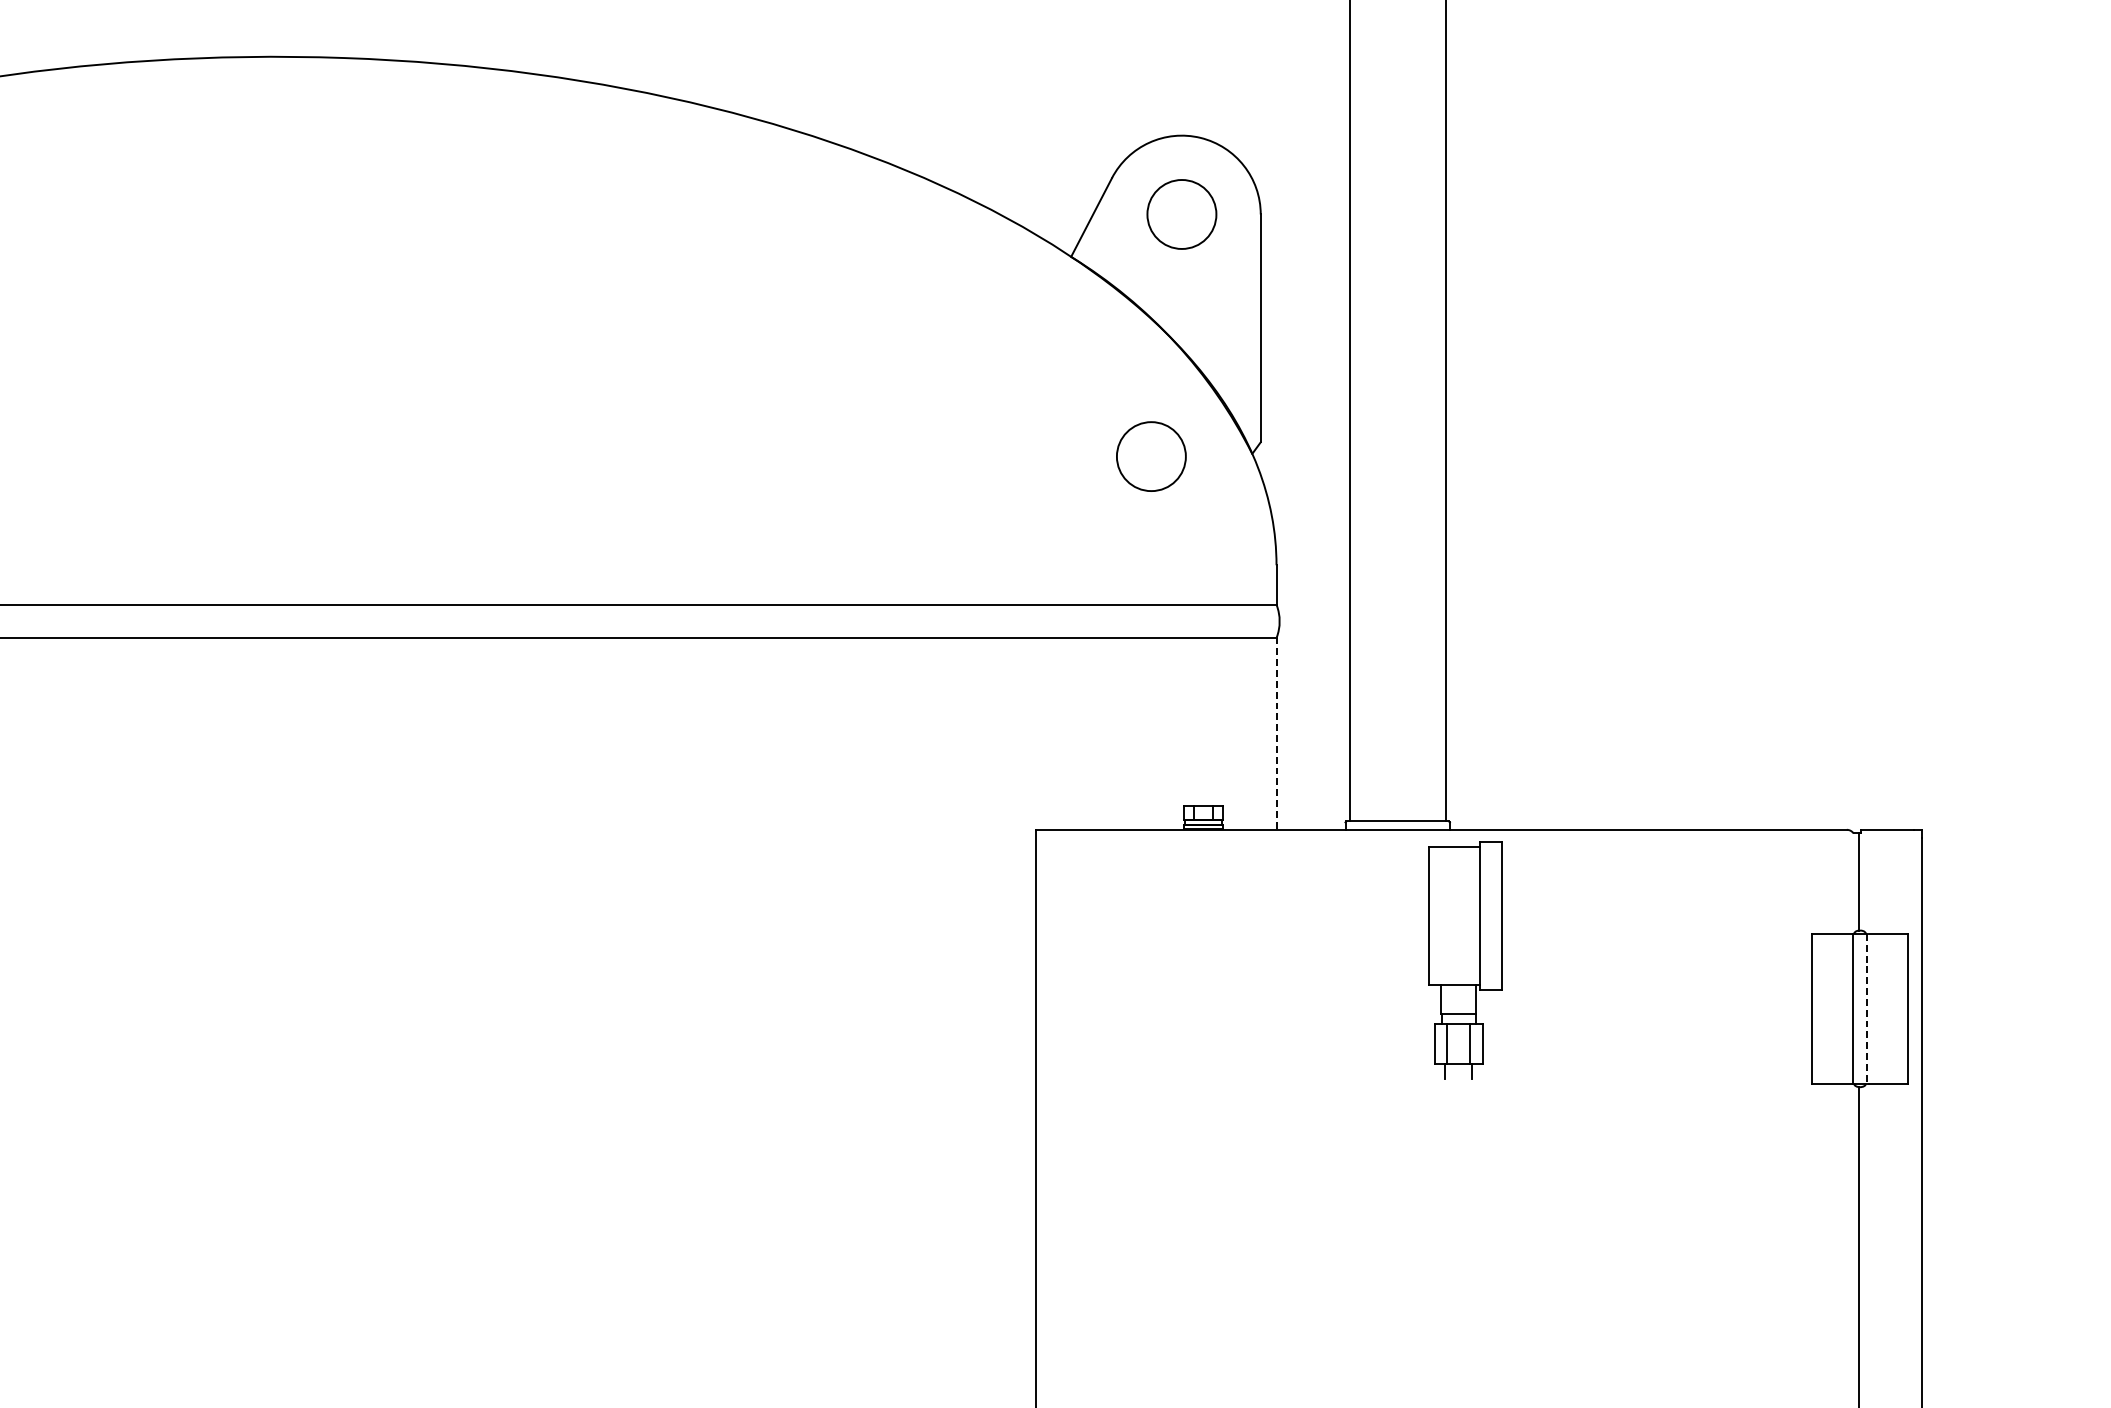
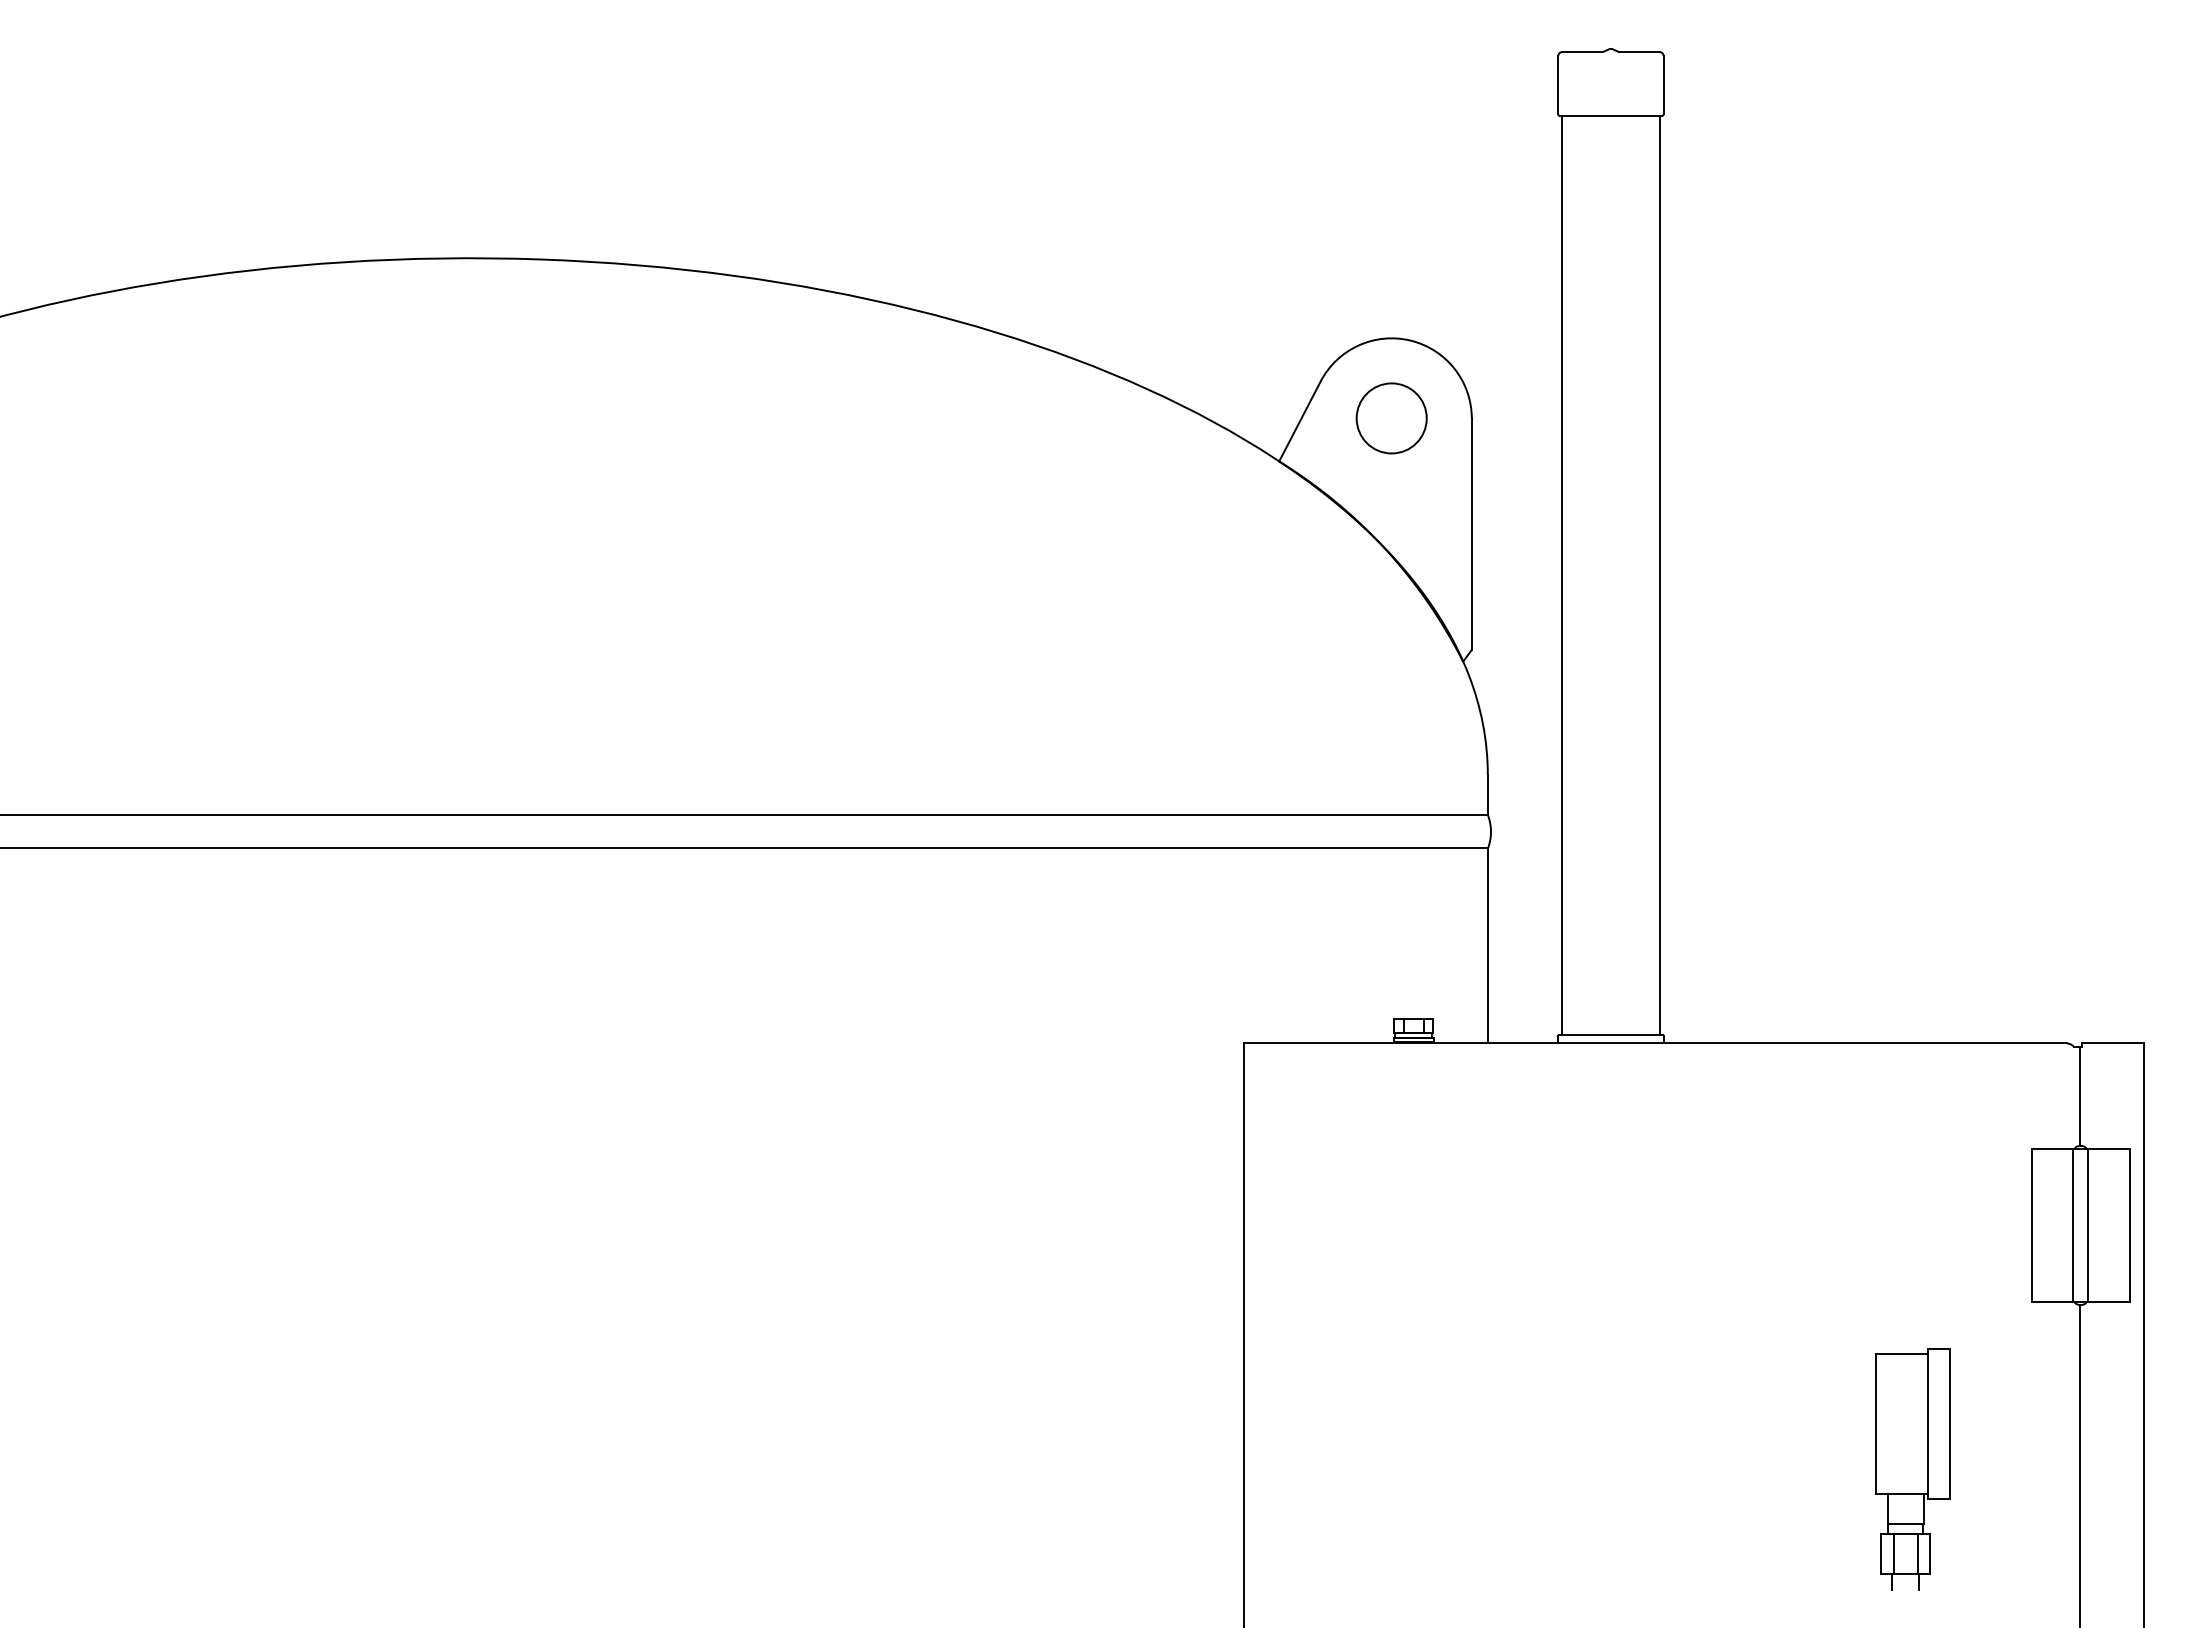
circle: (1151, 456) -> (1360, 664), removed
line: (1276, 733) -> (1487, 945), dashed -> solid
part: (1465, 960) -> (1912, 1469), moved
line: (1867, 1008) -> (2088, 1225), dashed -> solid

